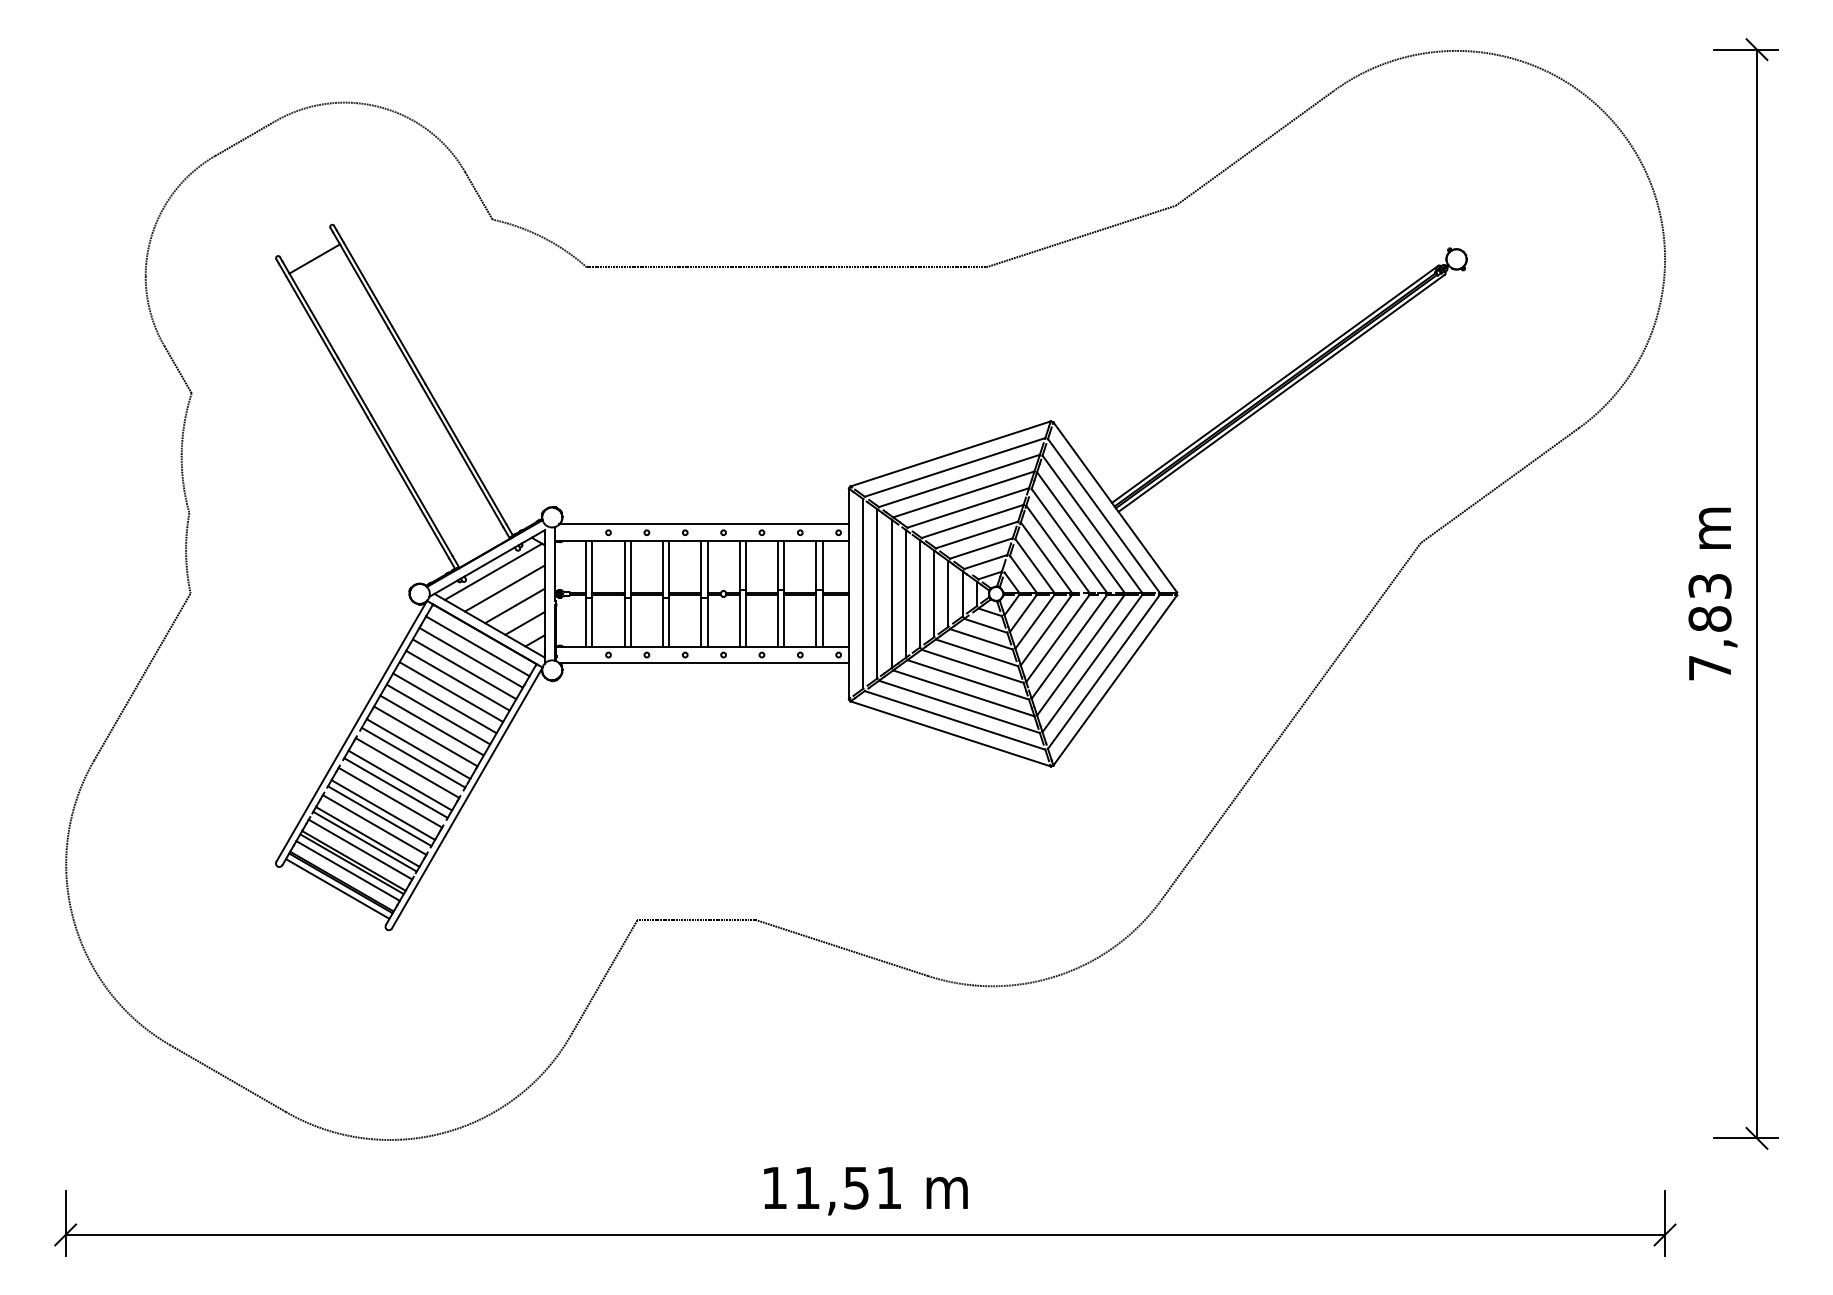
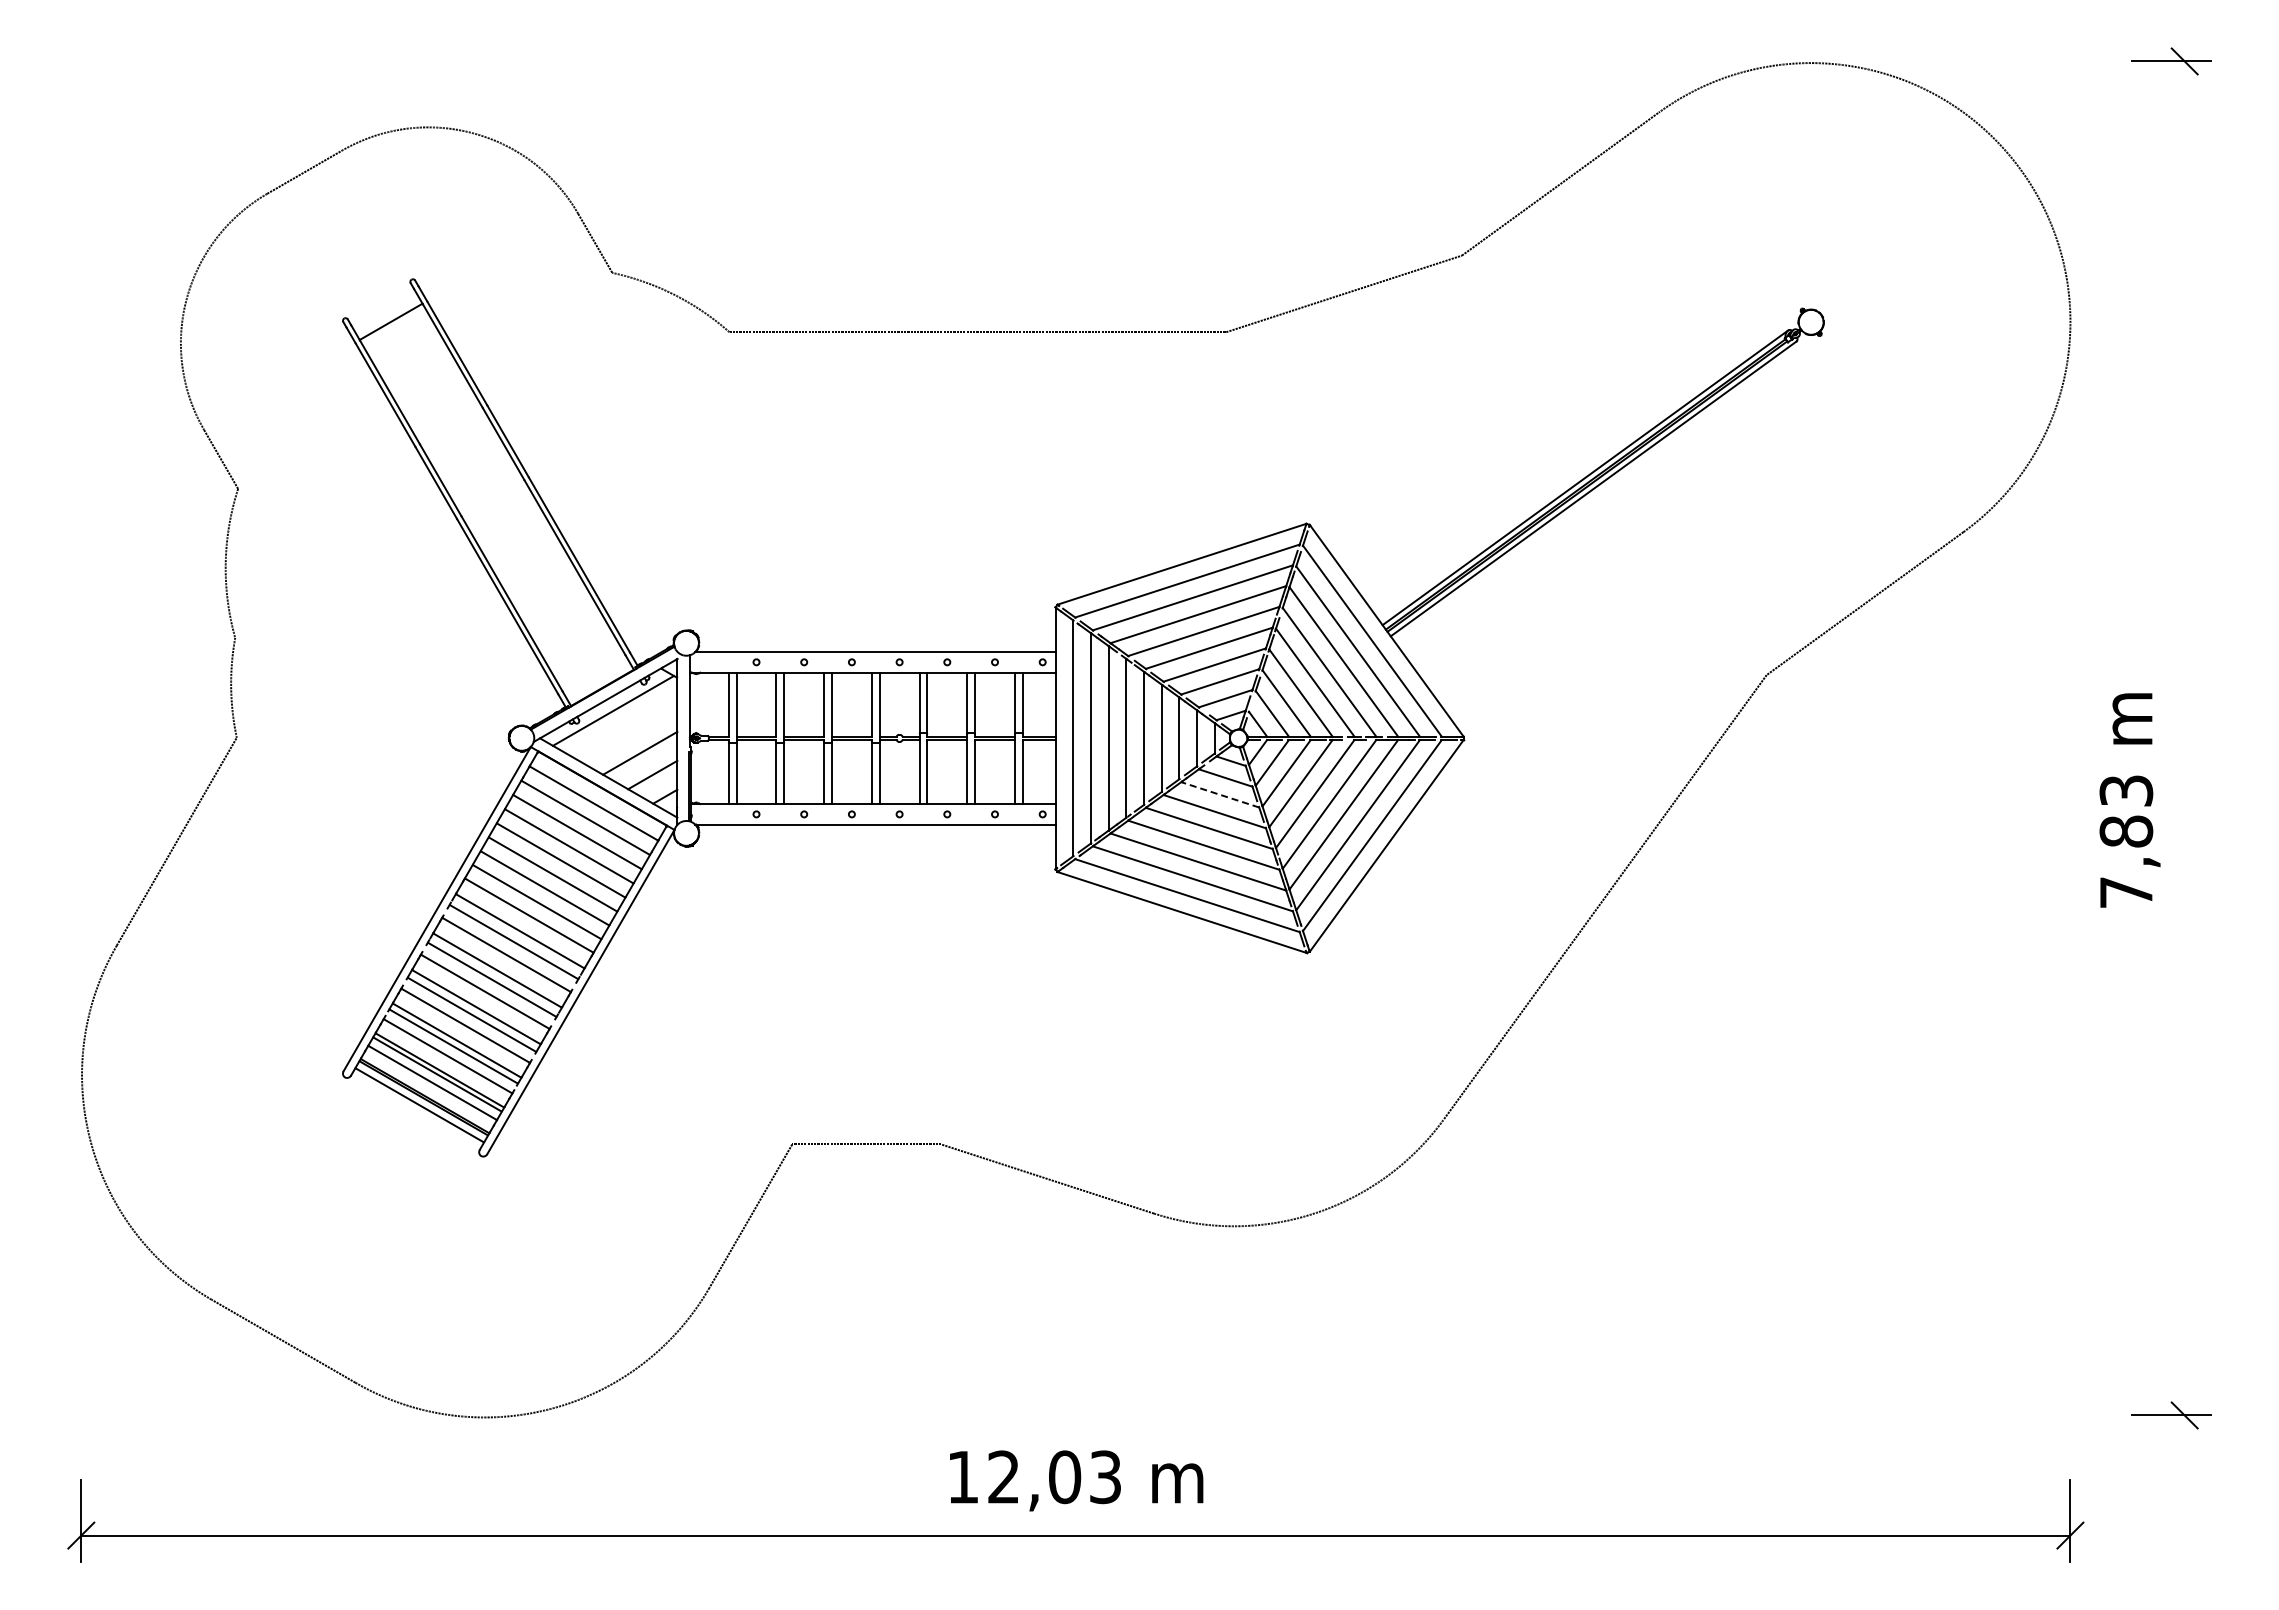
line: (504, 588) -> (627, 731), removed
text: (1712, 594) -> (2129, 800), moved
line: (1756, 594) -> (2184, 738), removed
line: (980, 639) -> (1219, 794), solid -> dashed
text: (848, 1188) -> (1054, 1477), 11,51 -> 12,03

